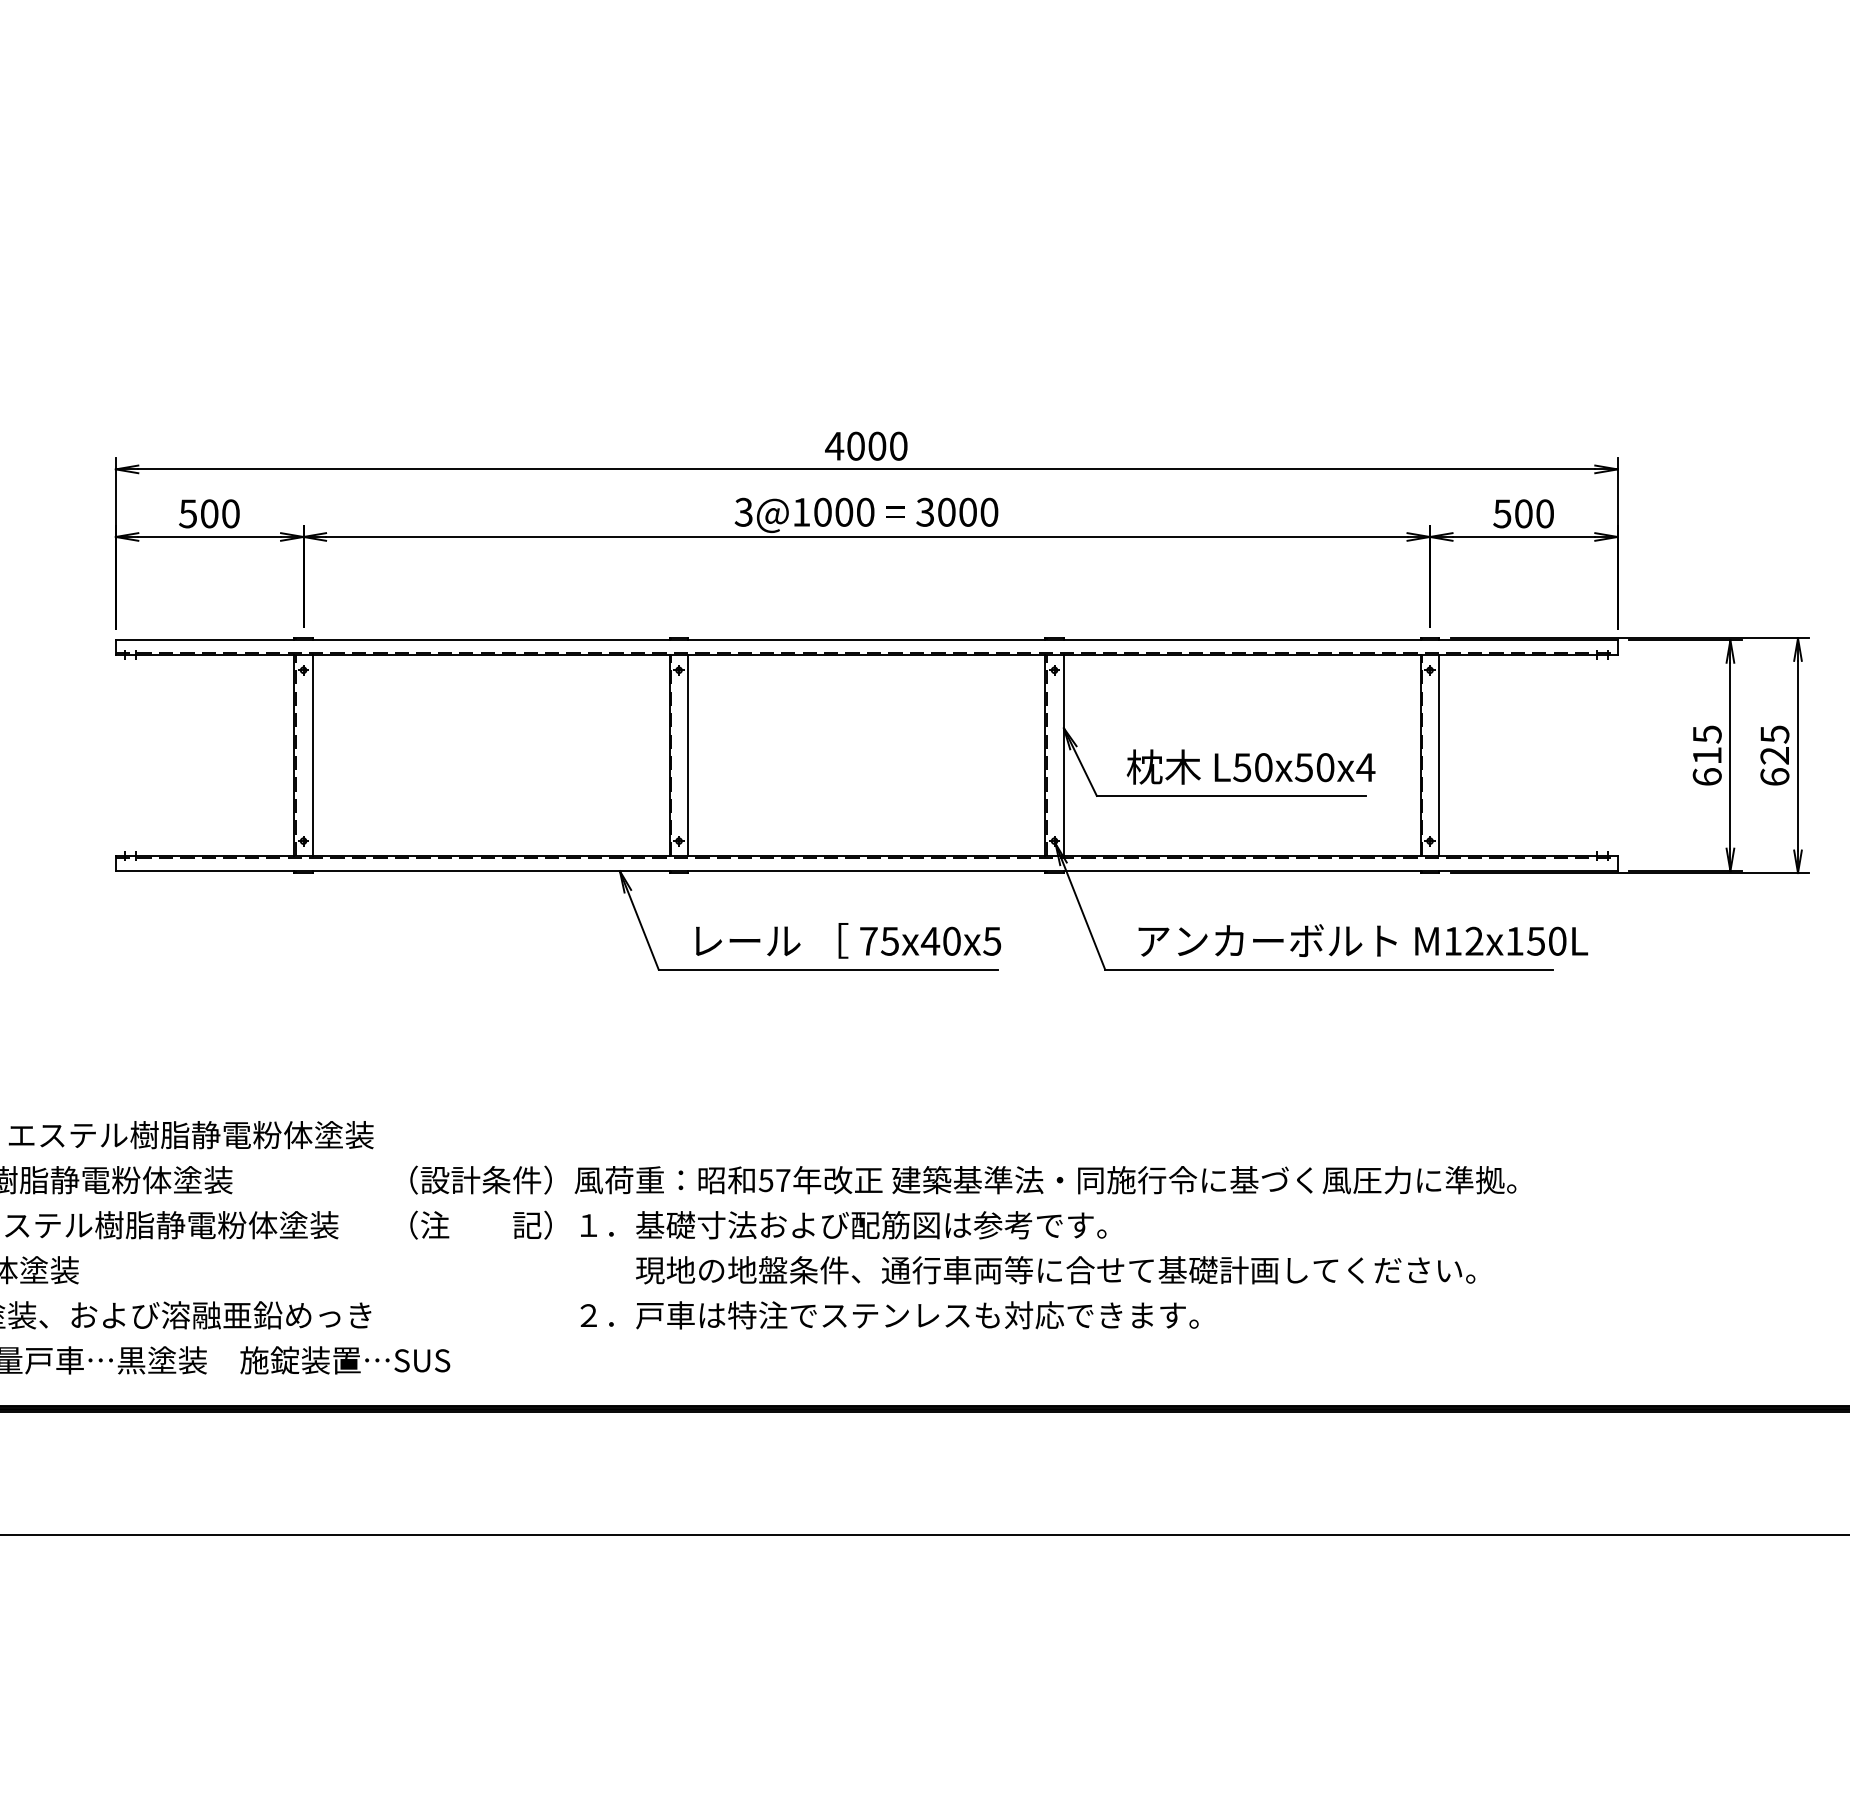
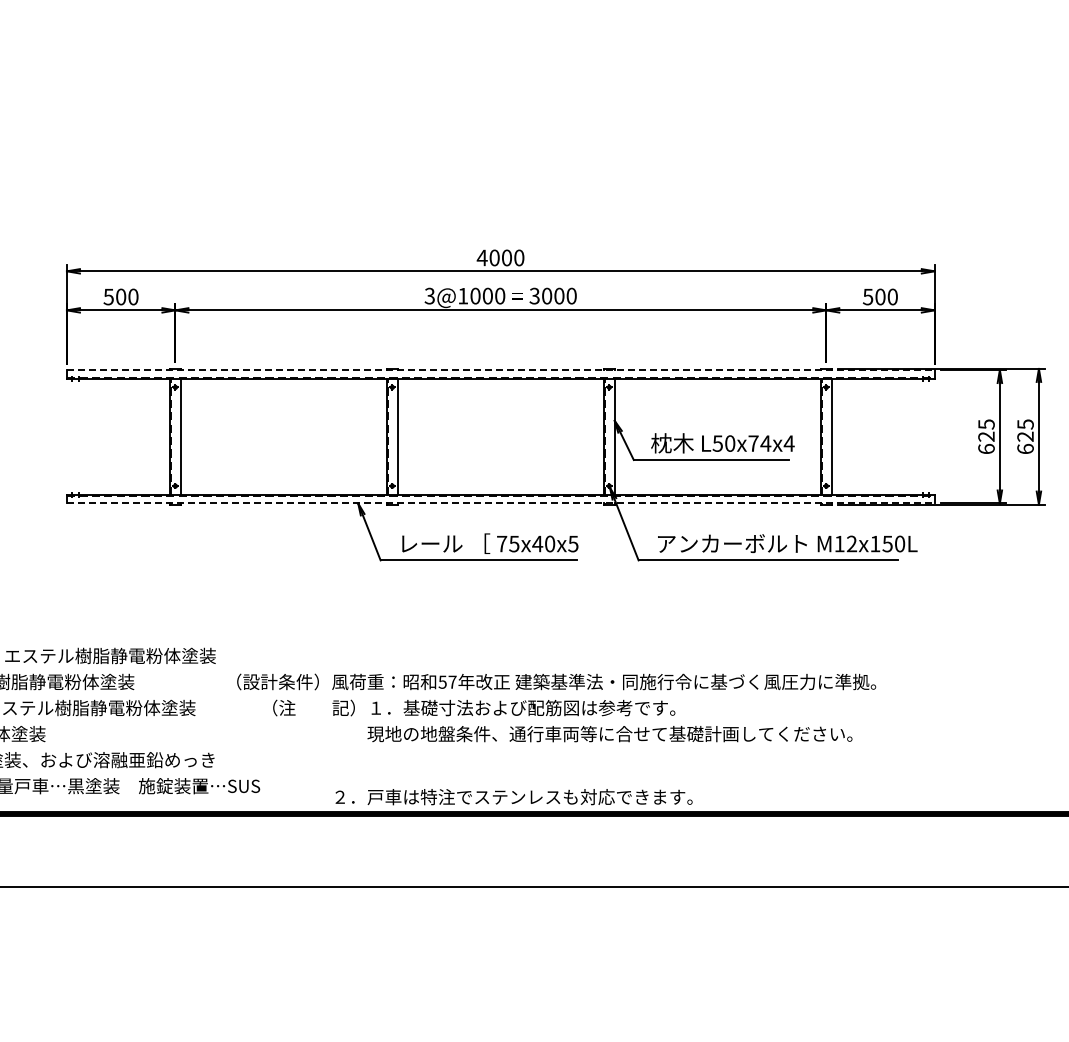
line: (866, 641) -> (500, 370), solid -> dashed
text: (1707, 755) -> (986, 436), 615 -> 625
text: (1314, 767) -> (759, 443), L50x50x4 -> L50x74x4
line: (866, 871) -> (500, 503), solid -> dashed
text: (758, 1224) -> (474, 707), moved
text: (888, 1316) -> (513, 797), moved

